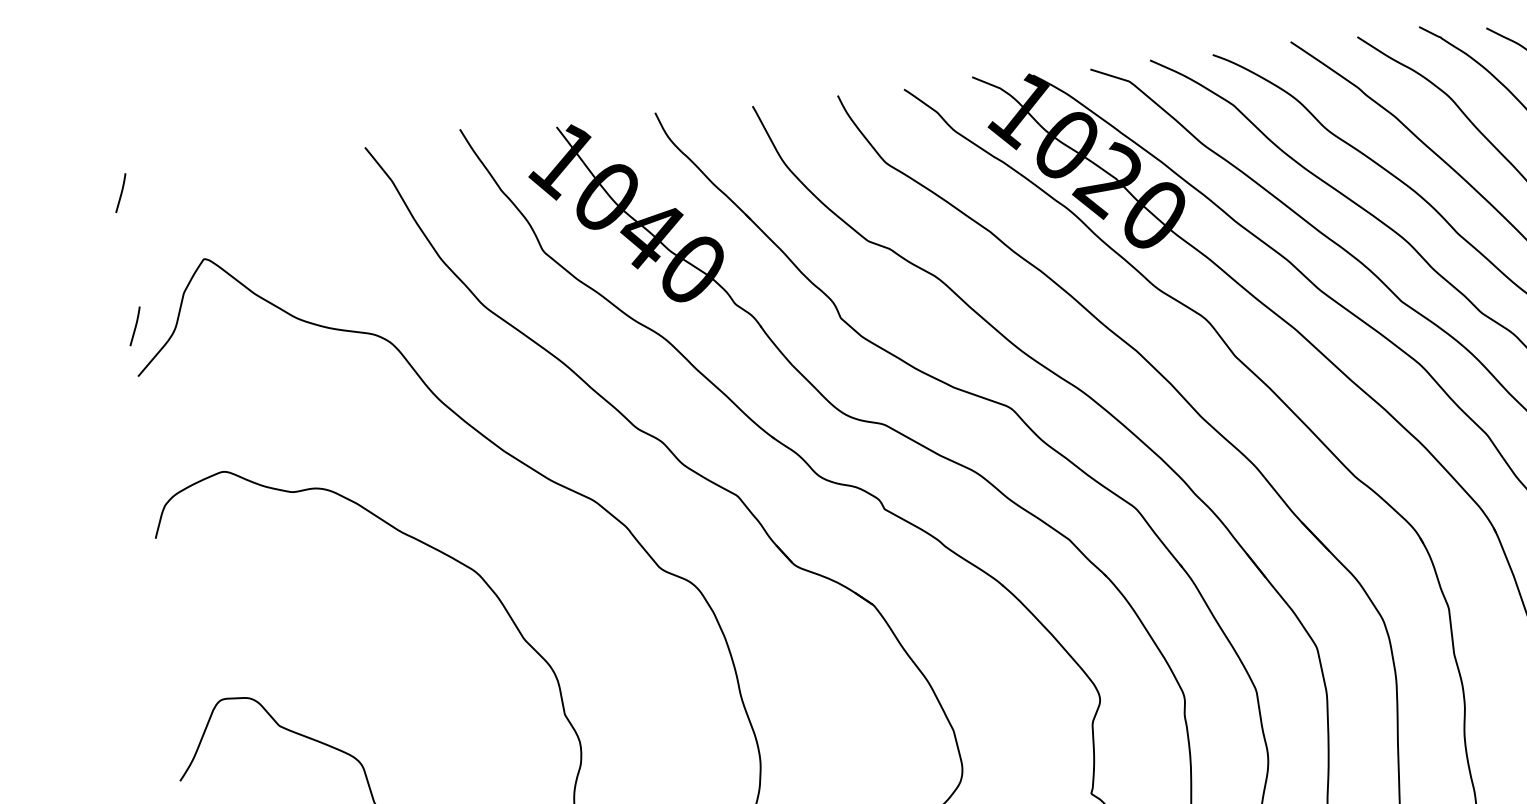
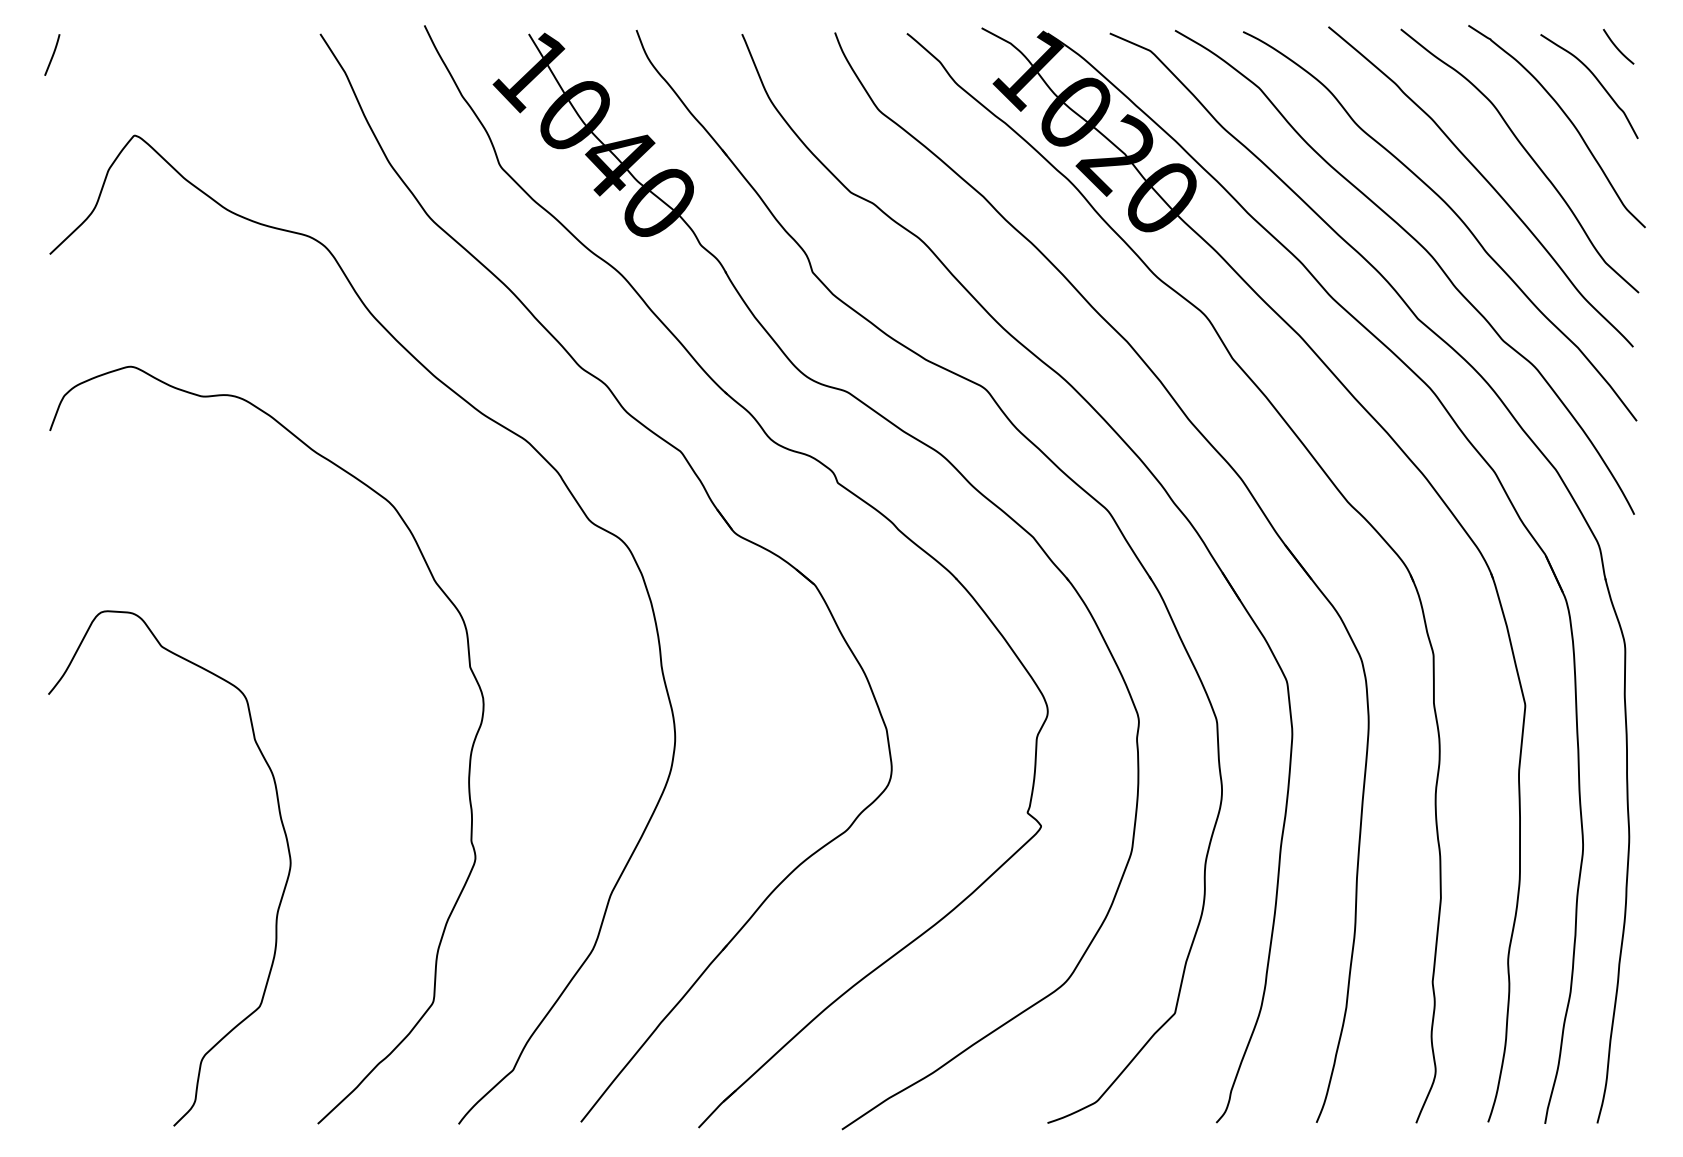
line: (135, 325) -> (52, 199), removed

